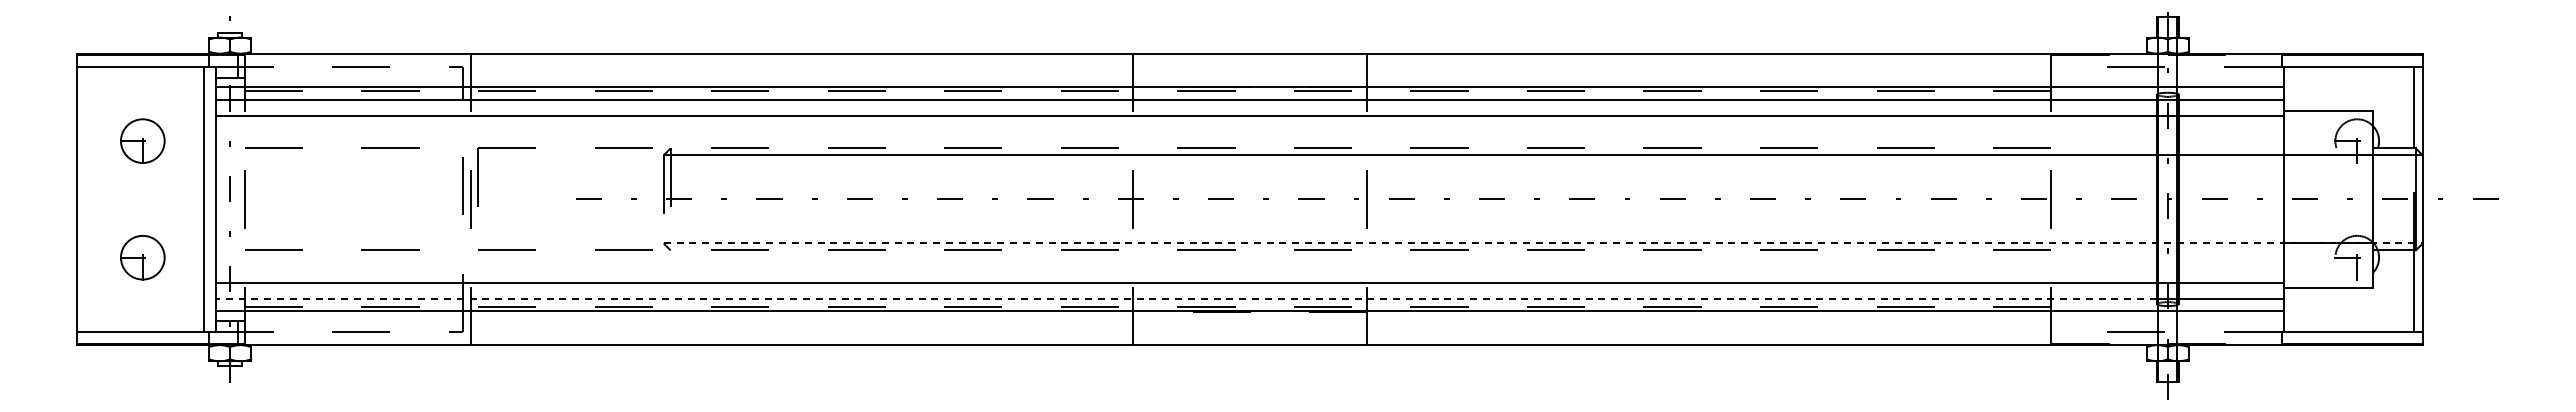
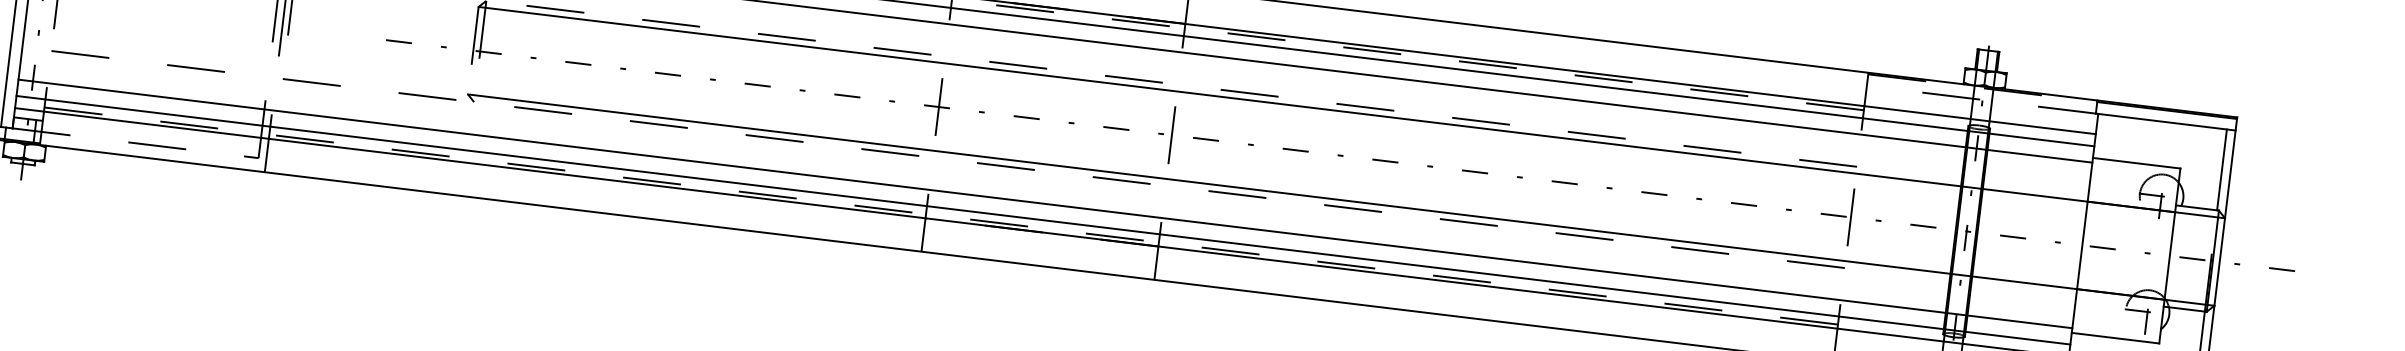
line: (1543, 243) -> (1341, 200), dashed -> solid
line: (1186, 299) -> (980, 212), dashed -> solid

